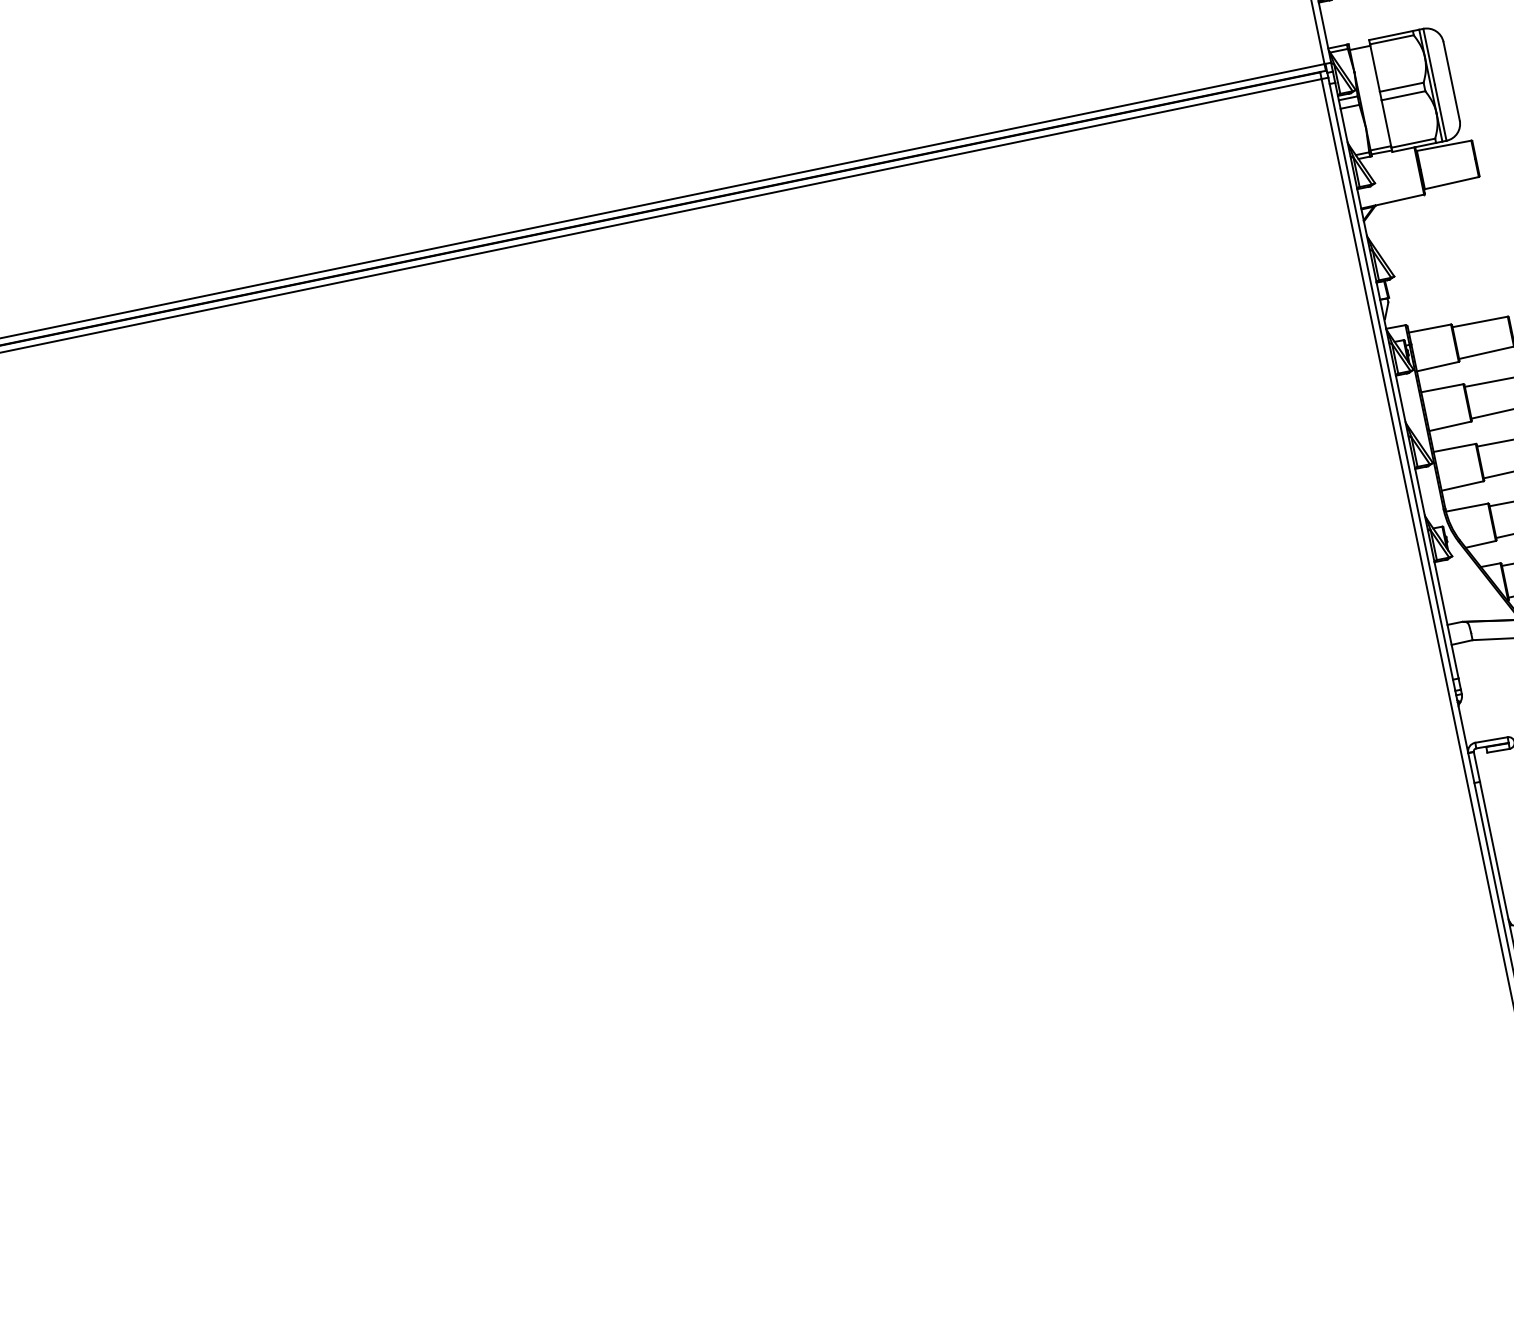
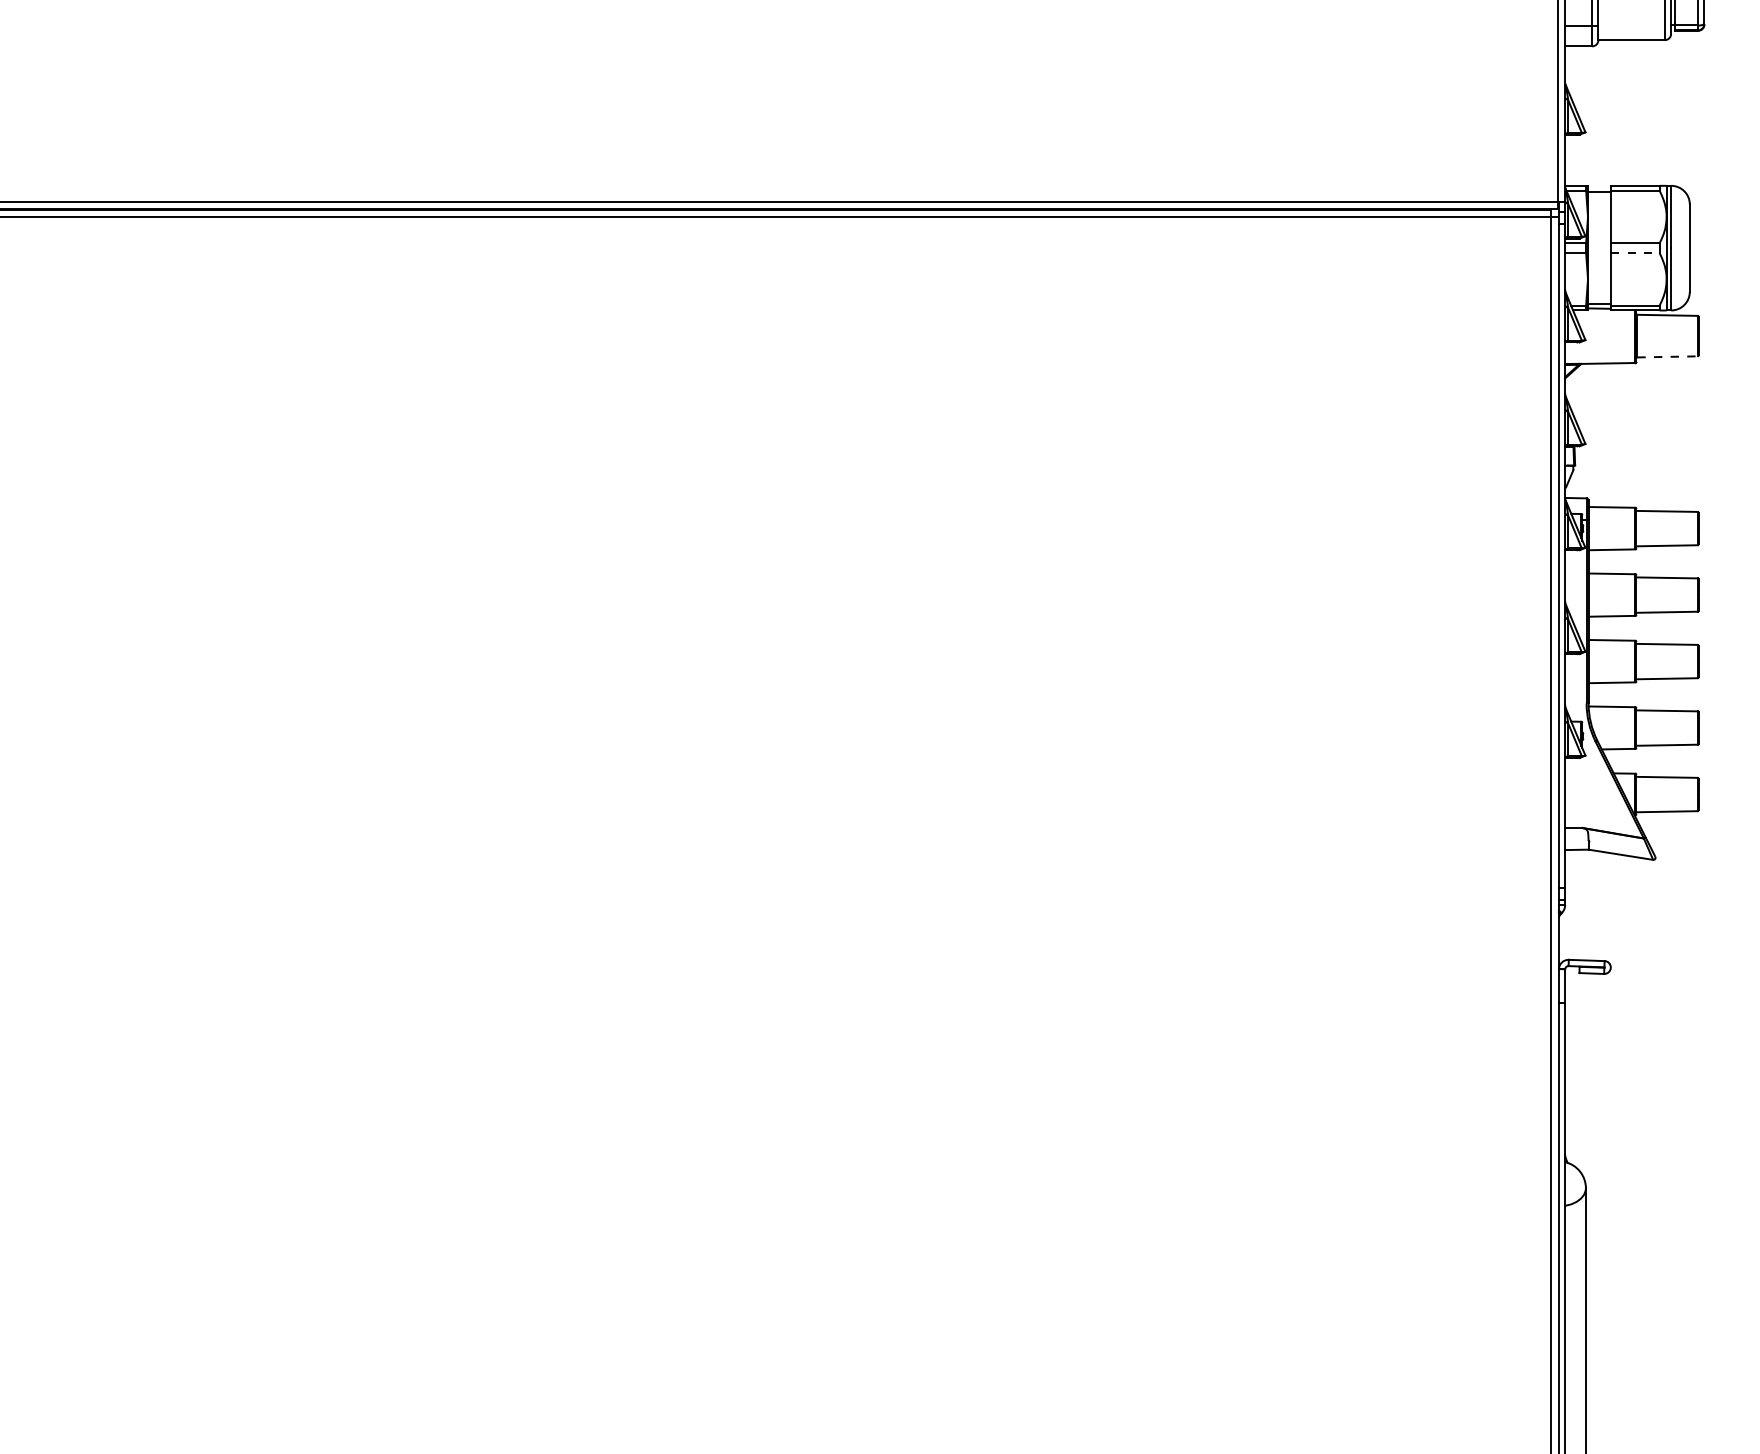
line: (1403, 95) -> (1635, 252), solid -> dashed
line: (1452, 182) -> (1668, 356), solid -> dashed

